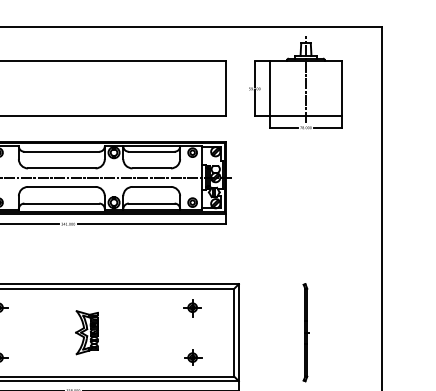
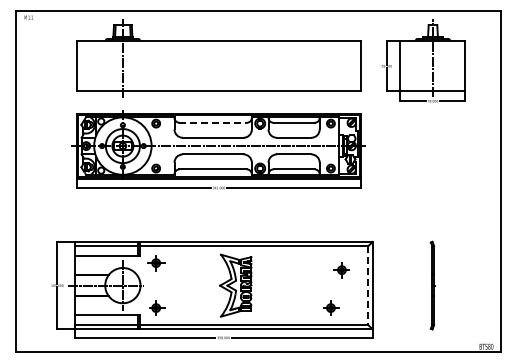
line: (62, 151) -> (213, 122), solid -> dashed
part: (192, 308) -> (341, 270), moved
part: (86, 332) -> (235, 285), size x1.6
line: (234, 332) -> (368, 285), solid -> dashed

